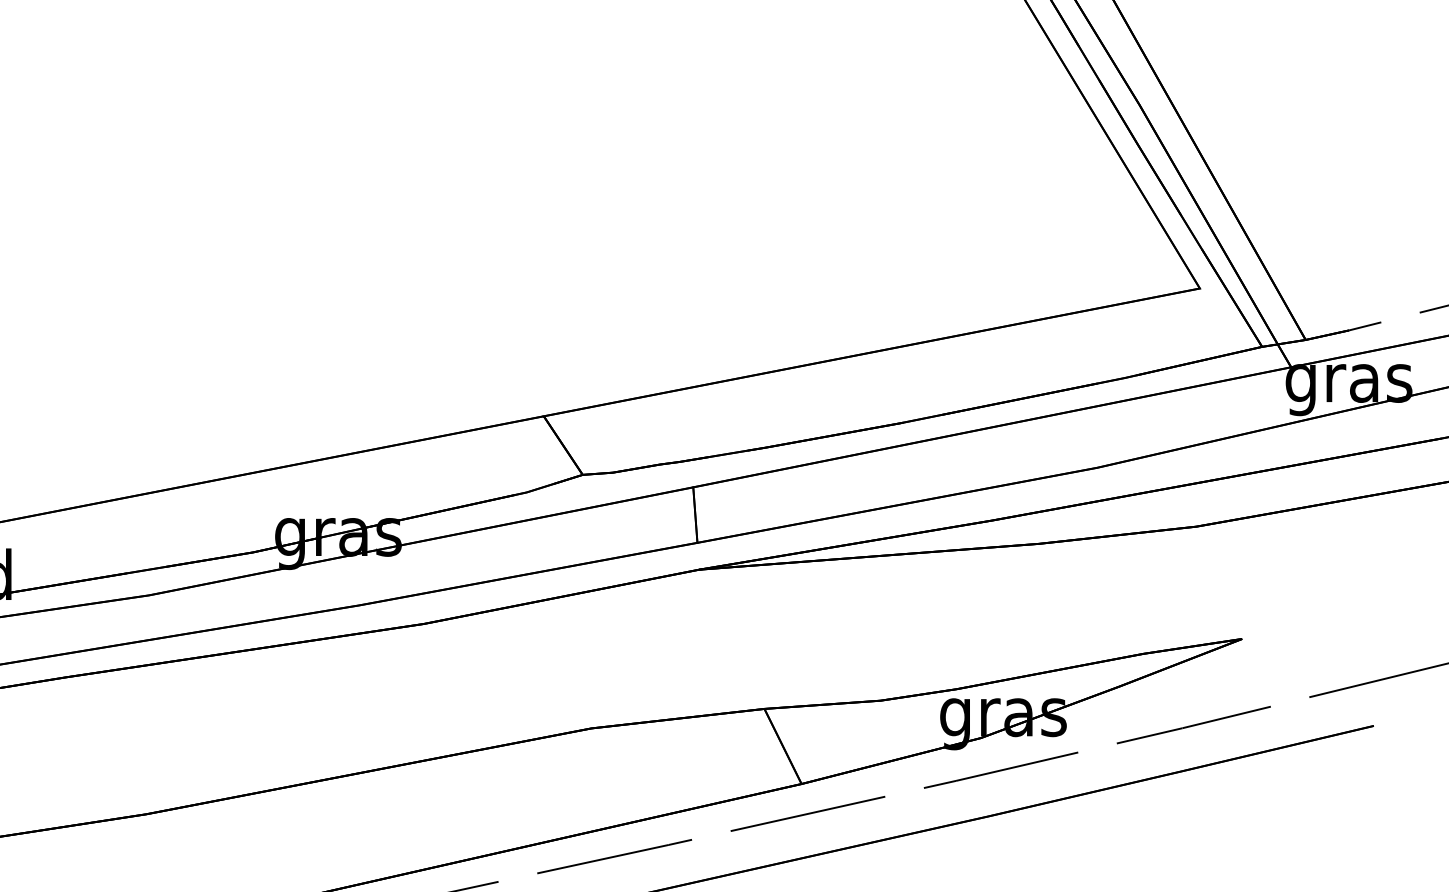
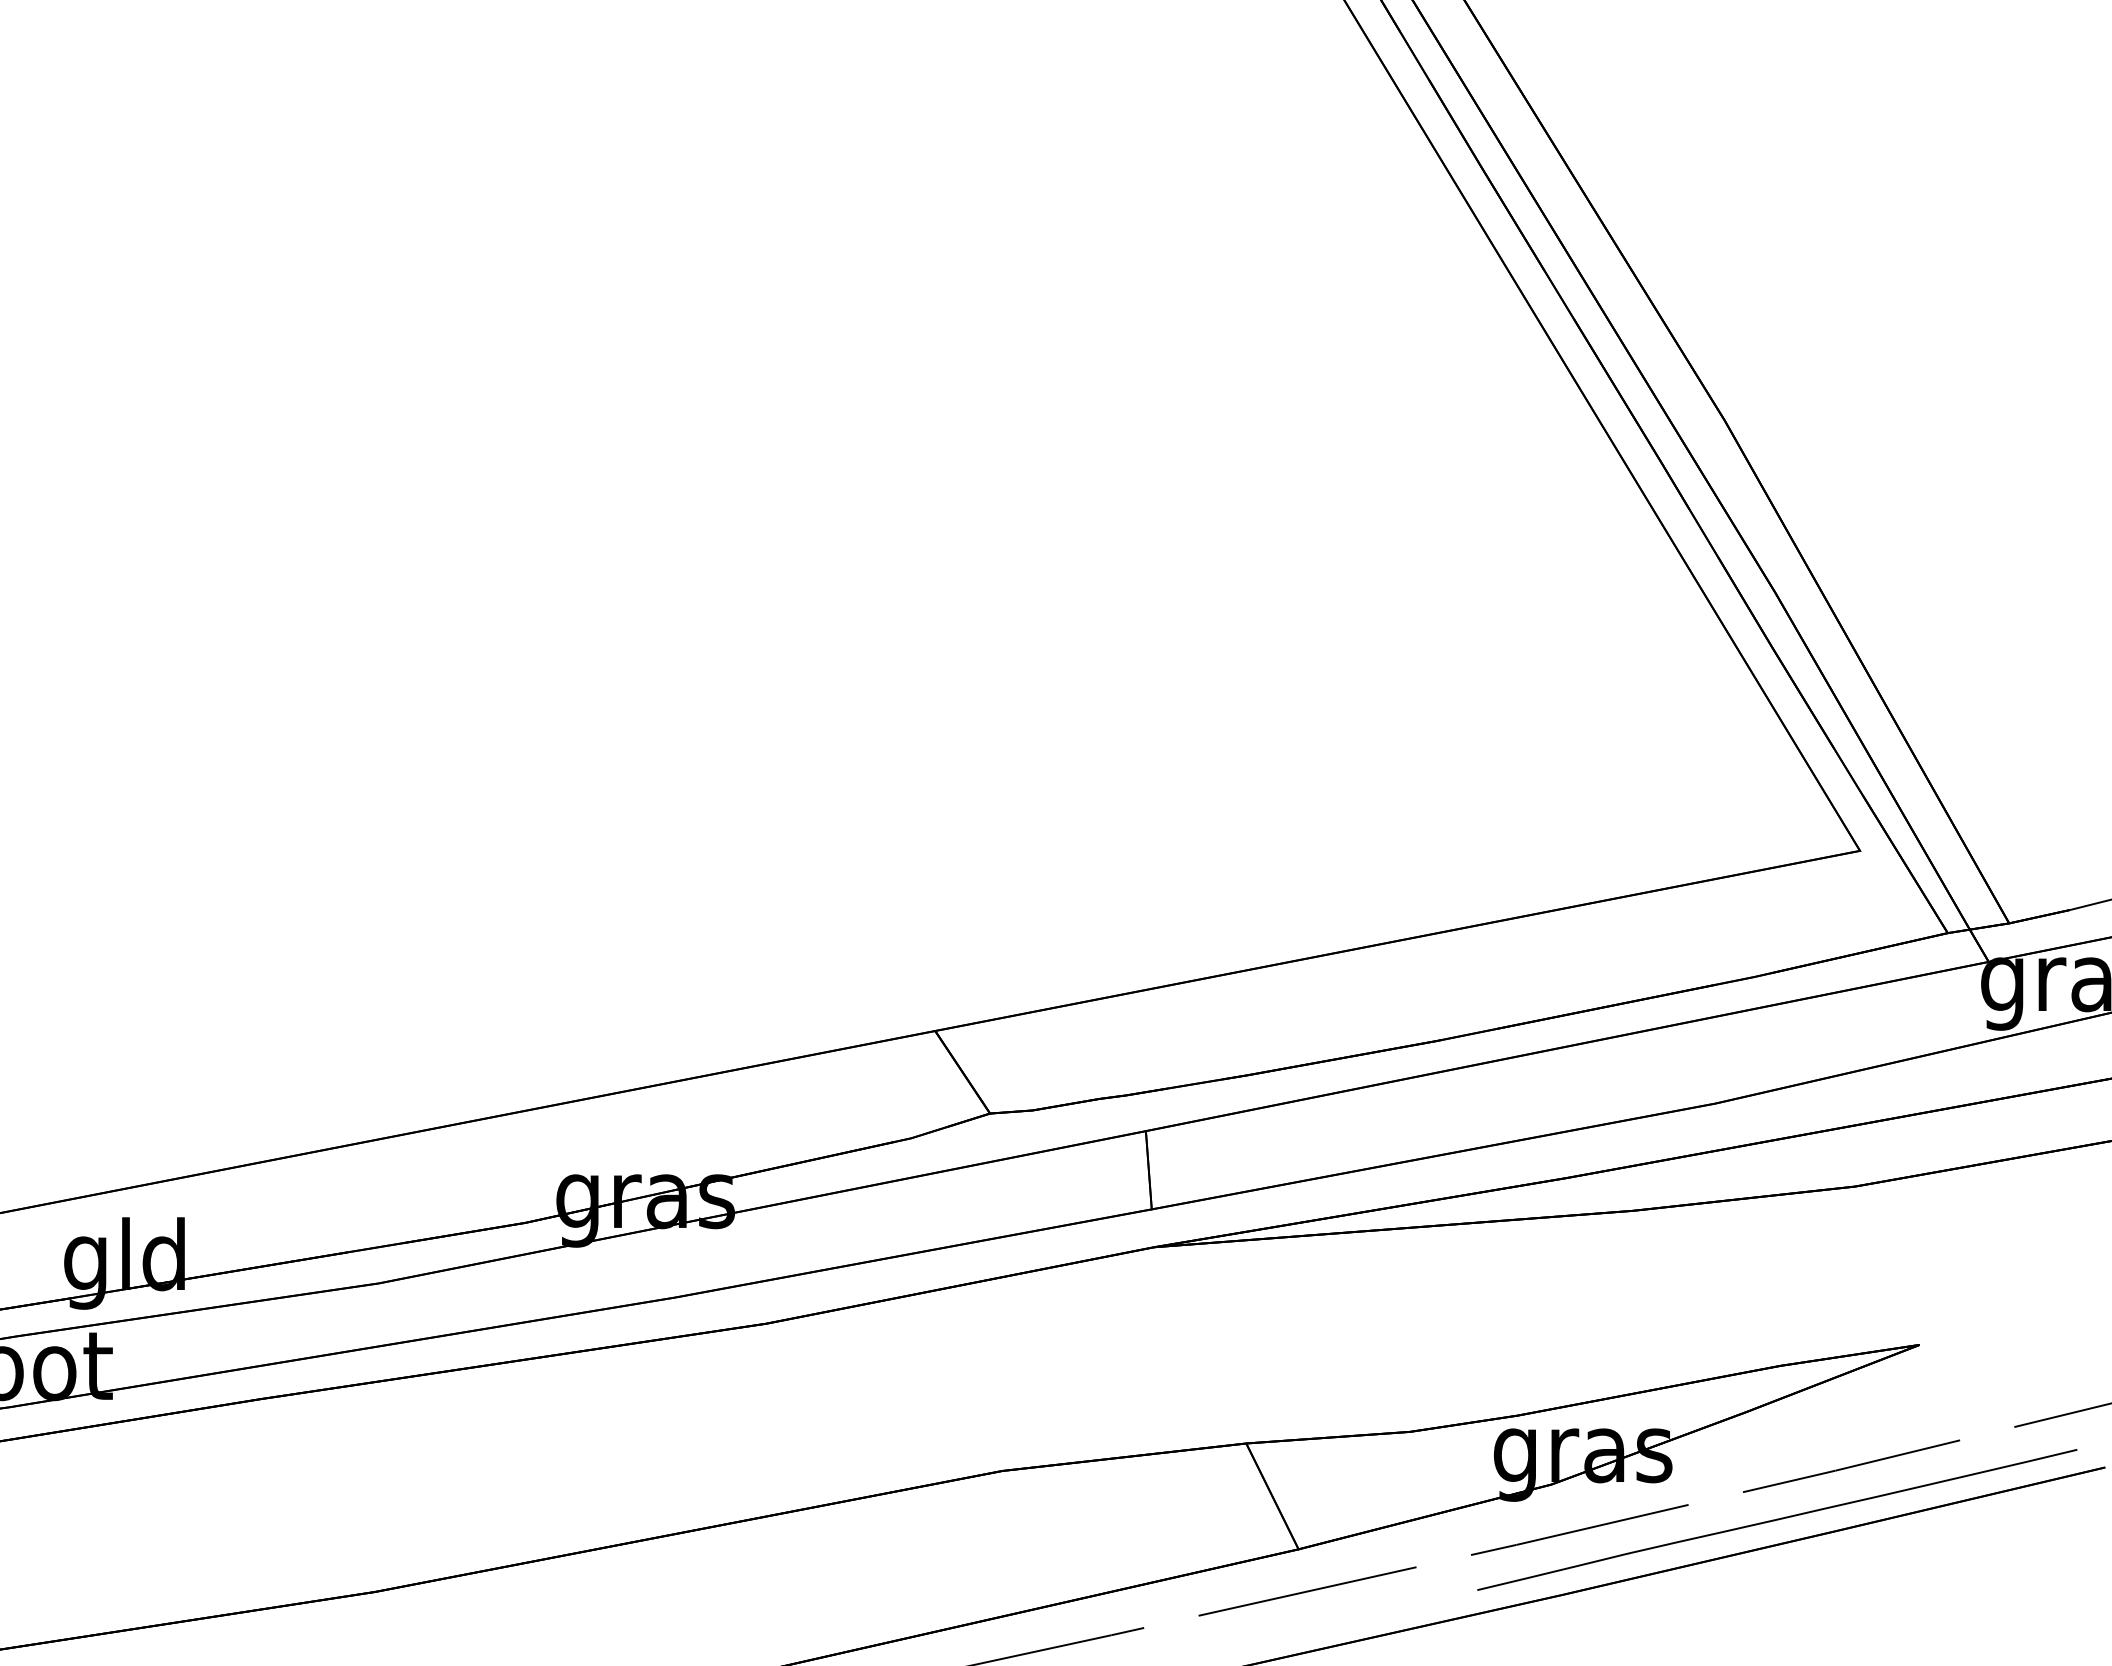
curve: (1141, 762) -> (1777, 1519), added

